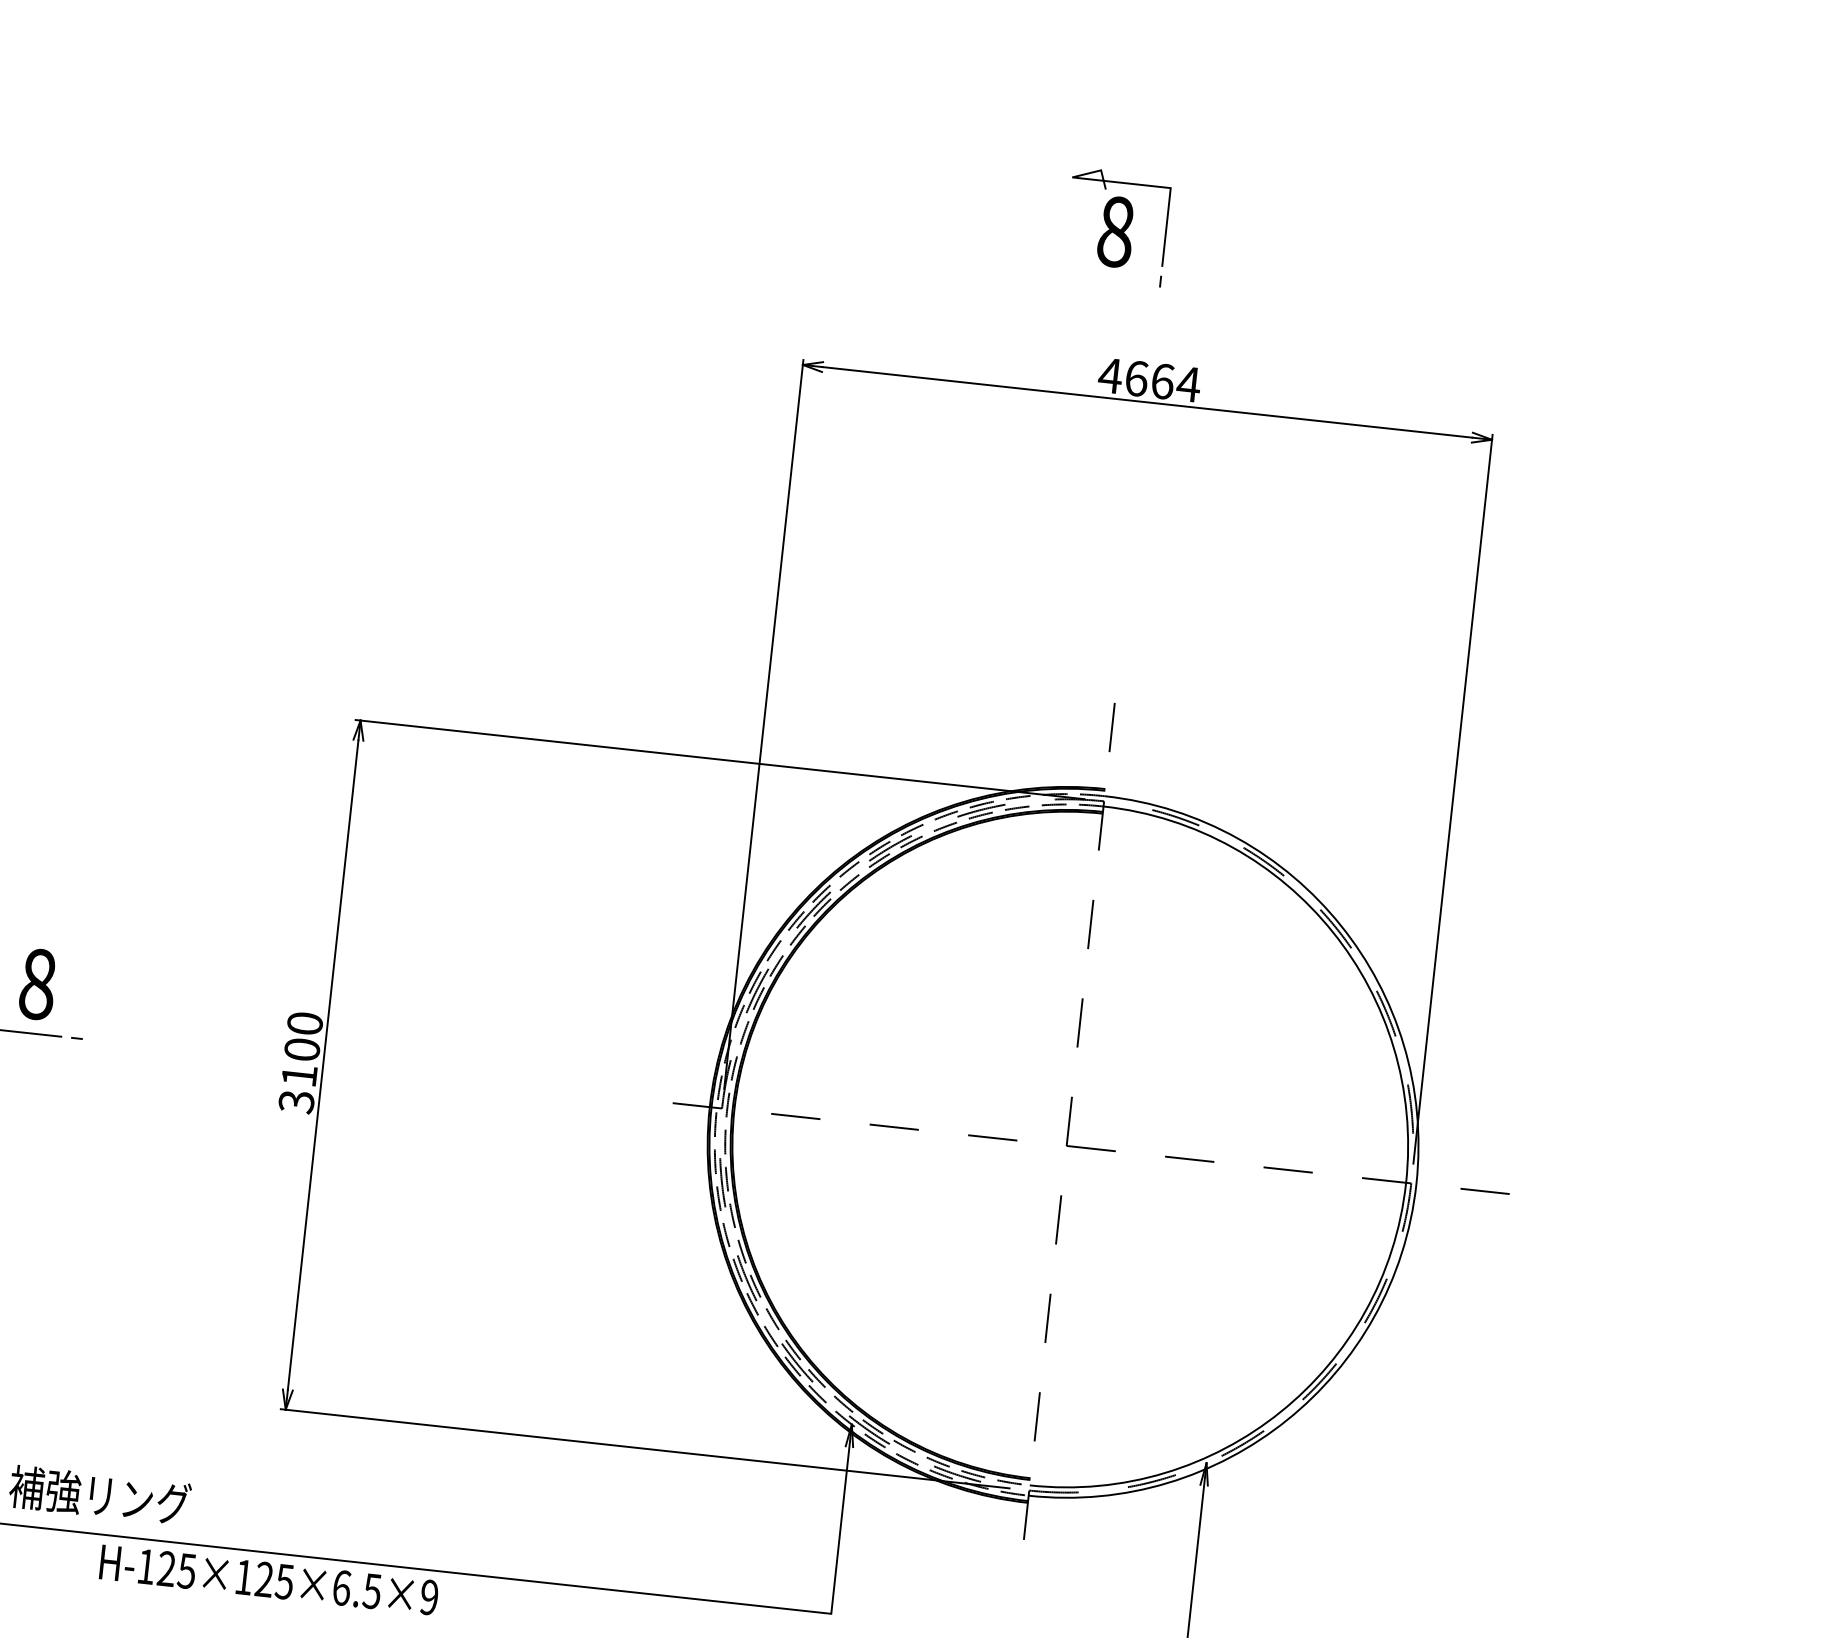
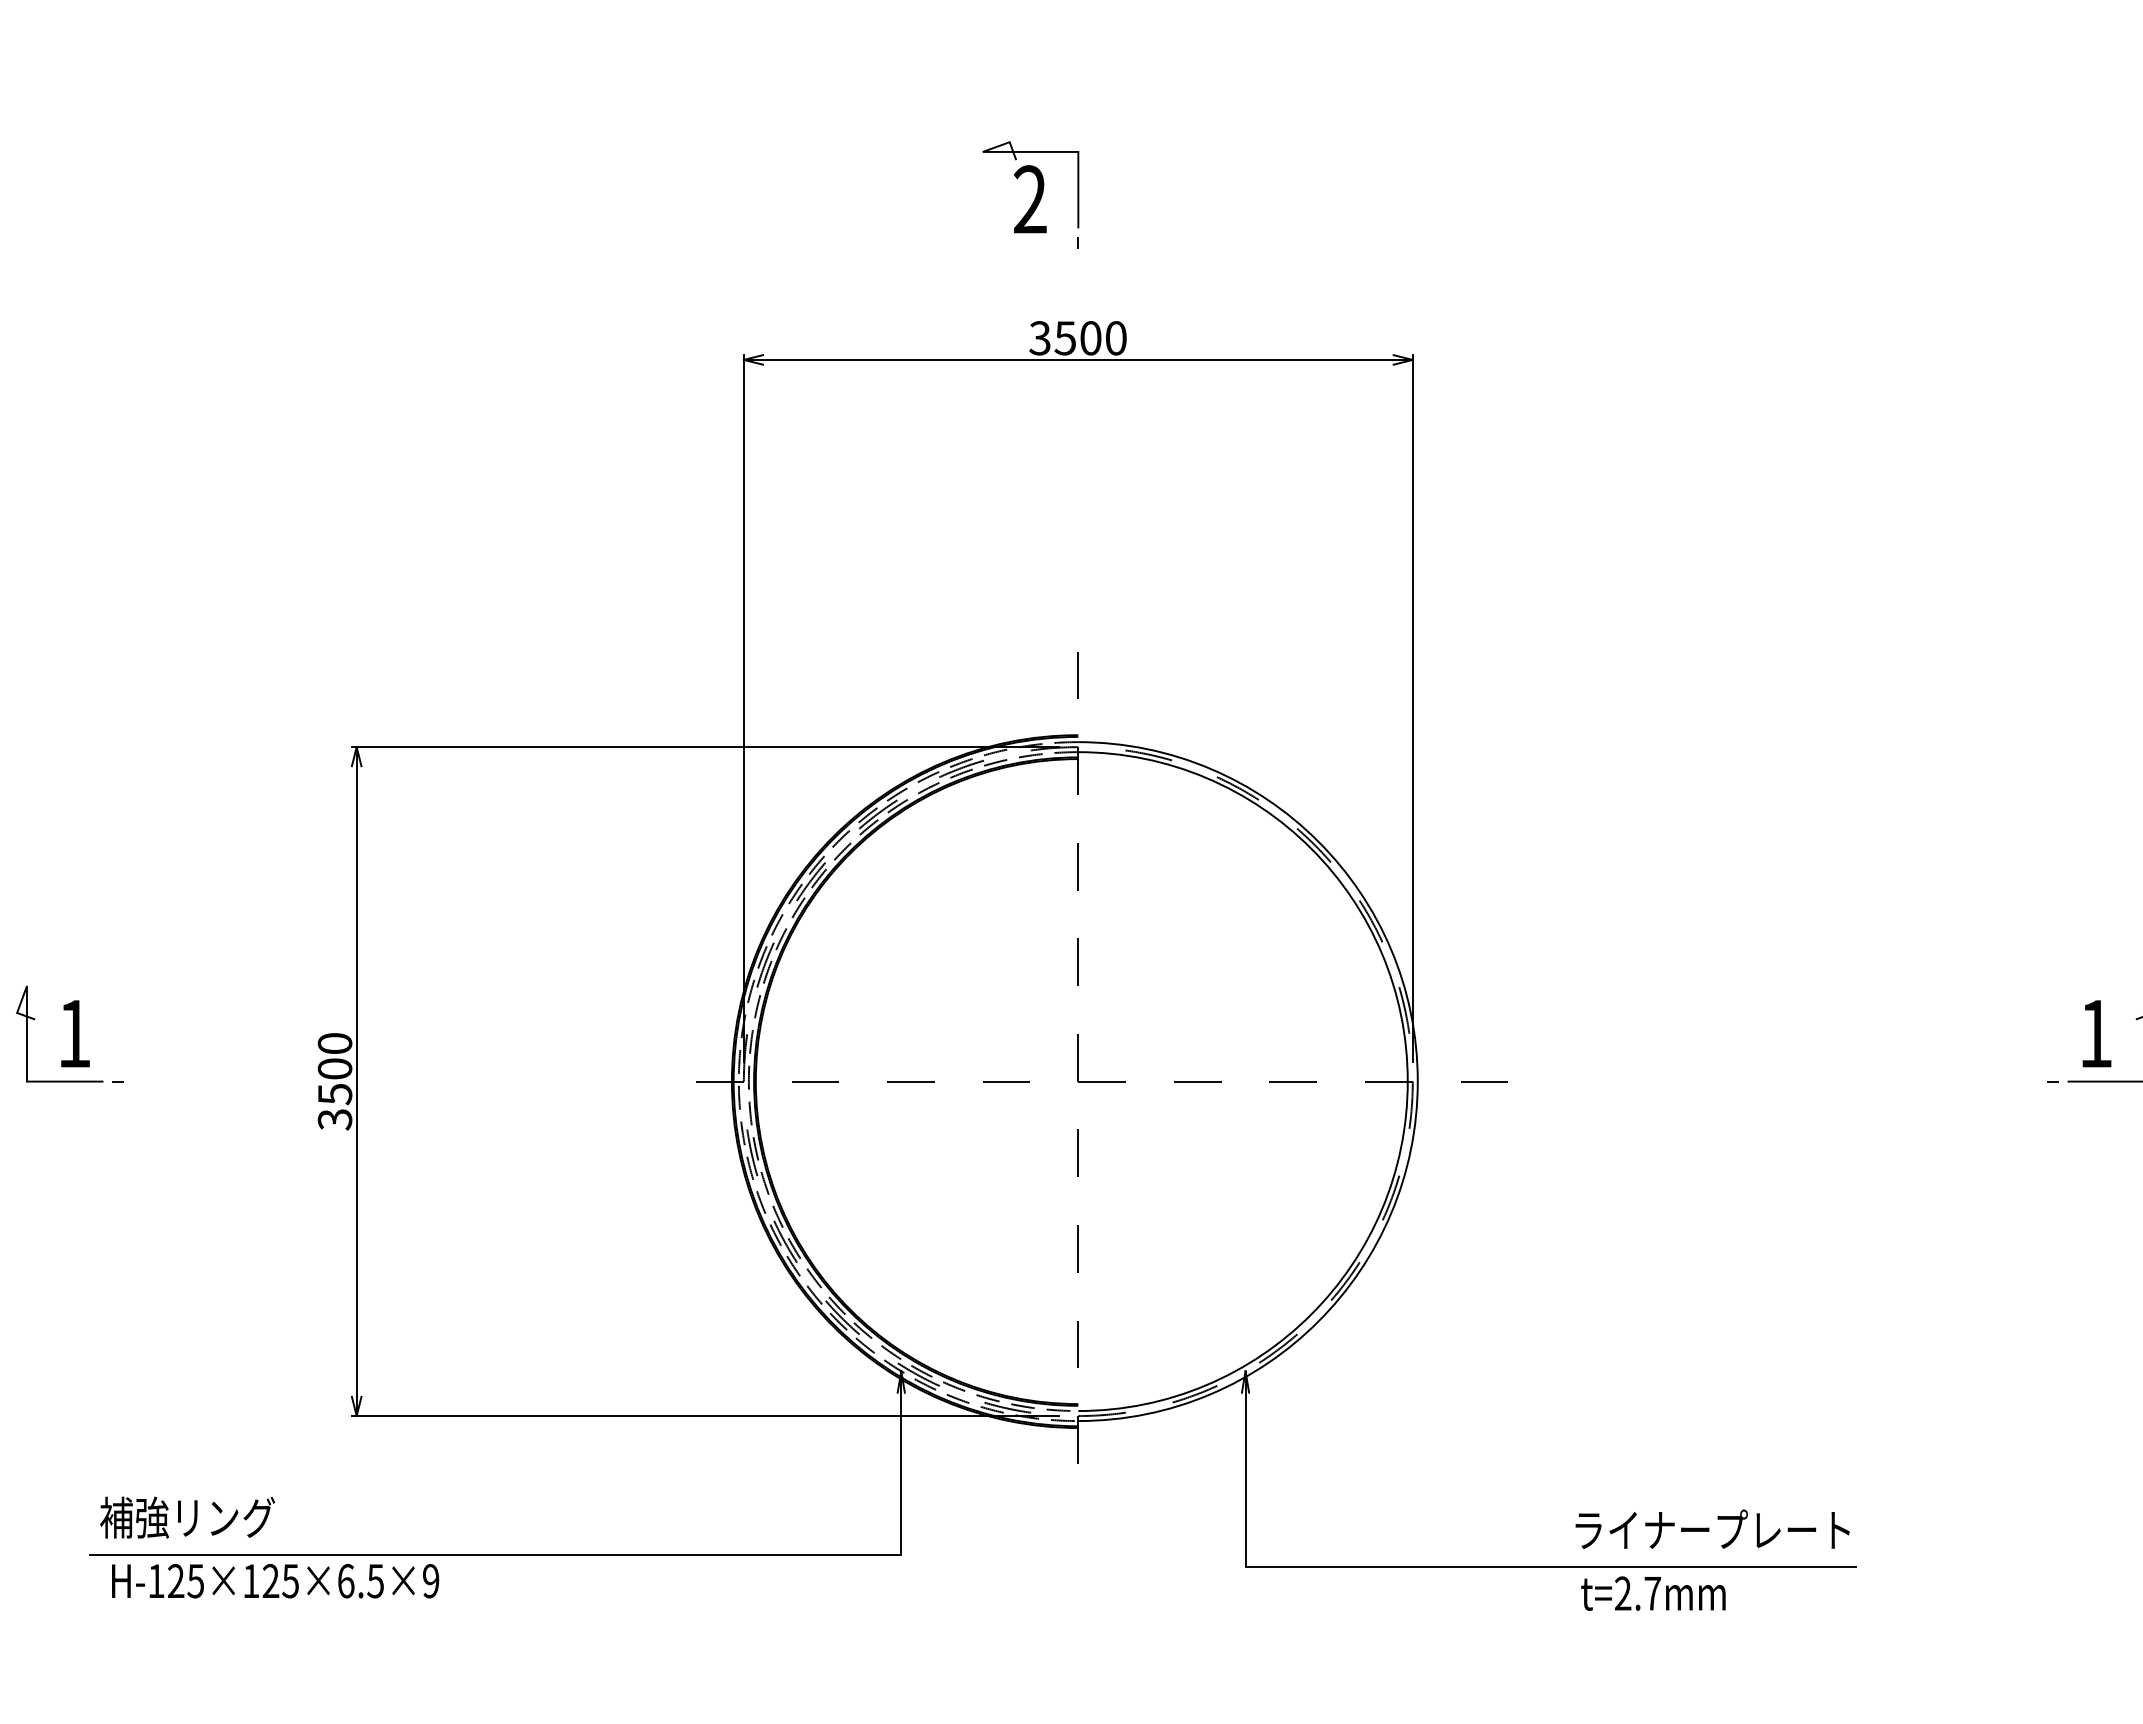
text: (1115, 231) -> (1029, 199), 8 -> 2
text: (1149, 380) -> (1077, 338), 4664 -> 3500
text: (37, 984) -> (74, 1033), 8 -> 1
text: (299, 1076) -> (335, 1094), 3100 -> 3500
text: (269, 1580) -> (275, 1581), moved

